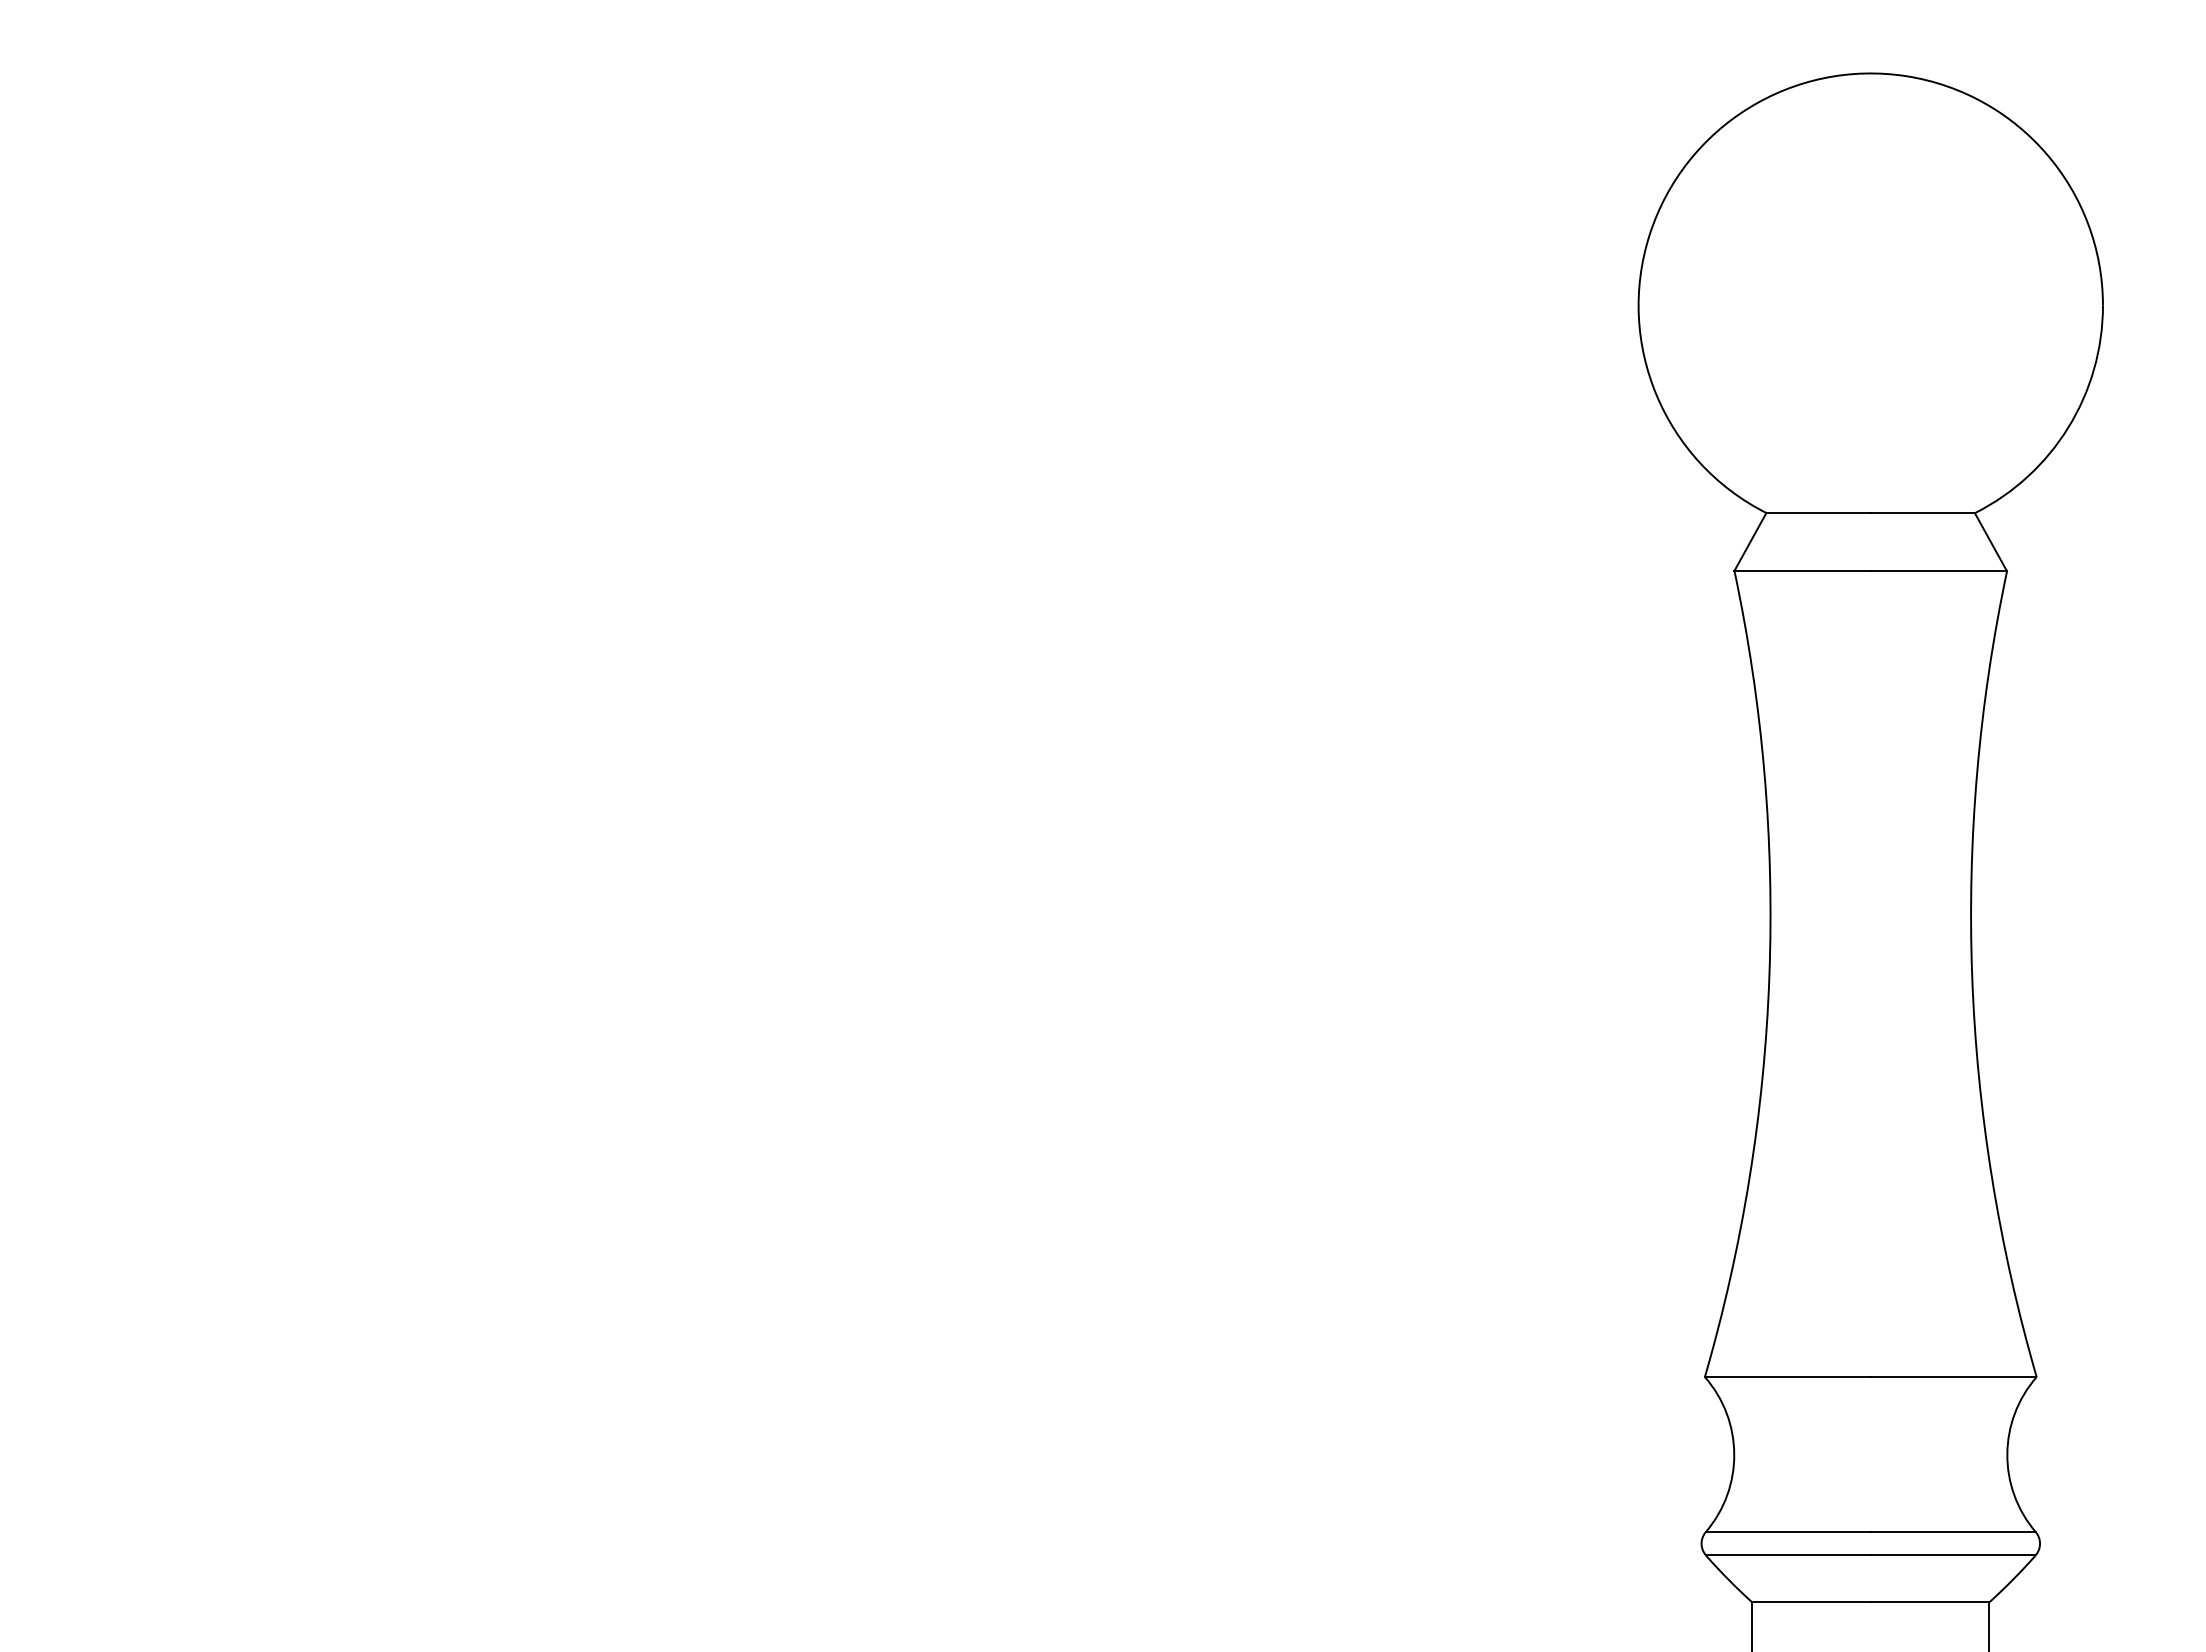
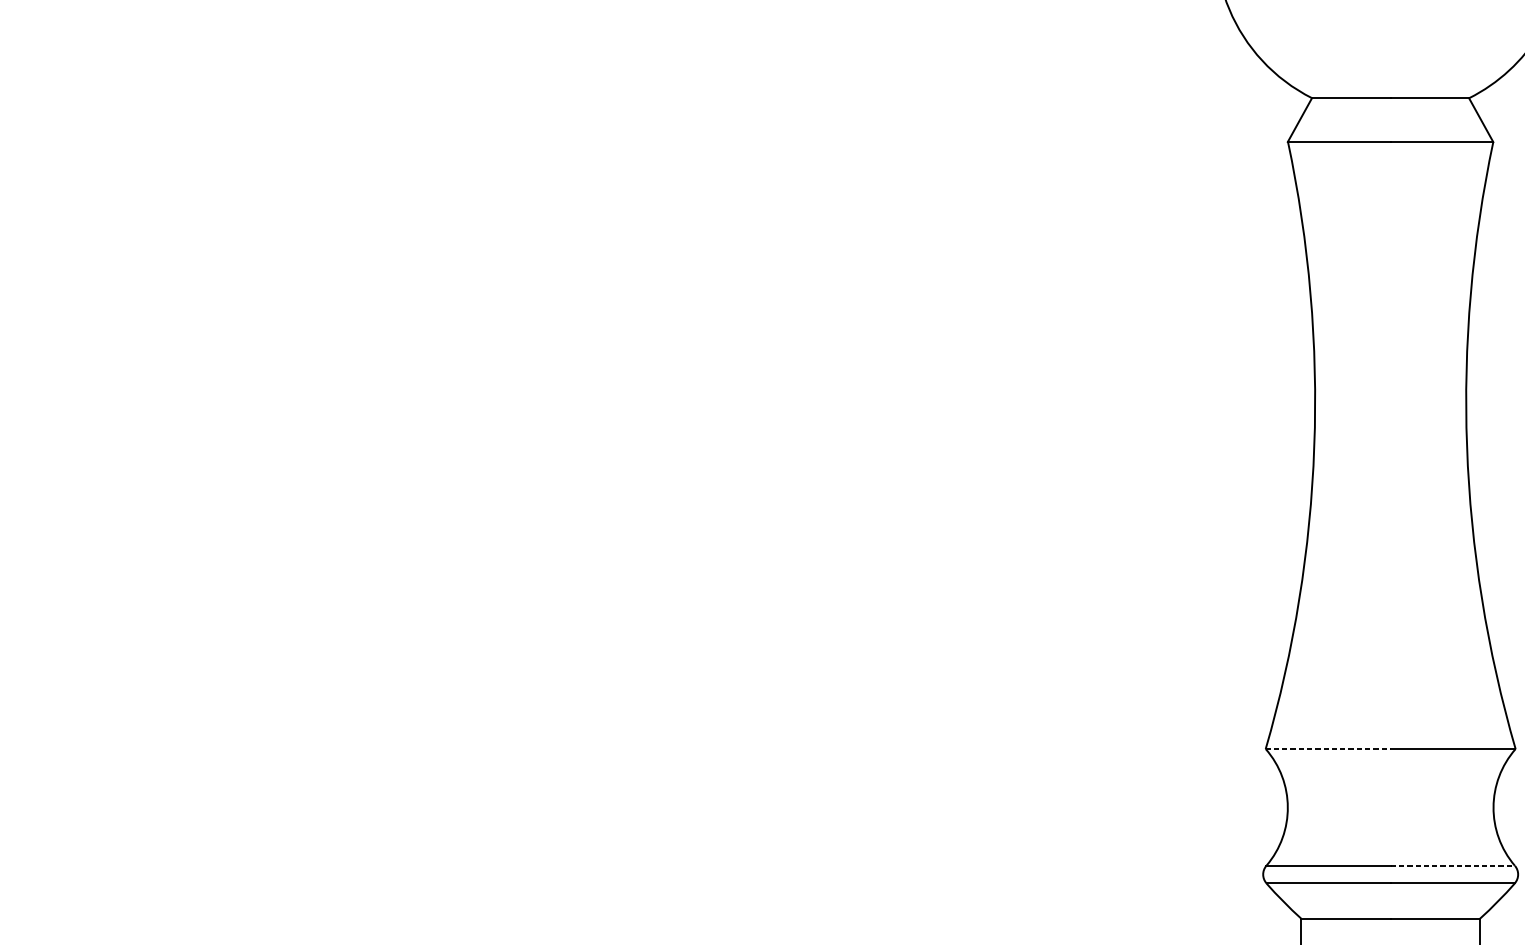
line: (1788, 1377) -> (1328, 749), solid -> dashed
line: (1953, 1532) -> (1452, 866), solid -> dashed

